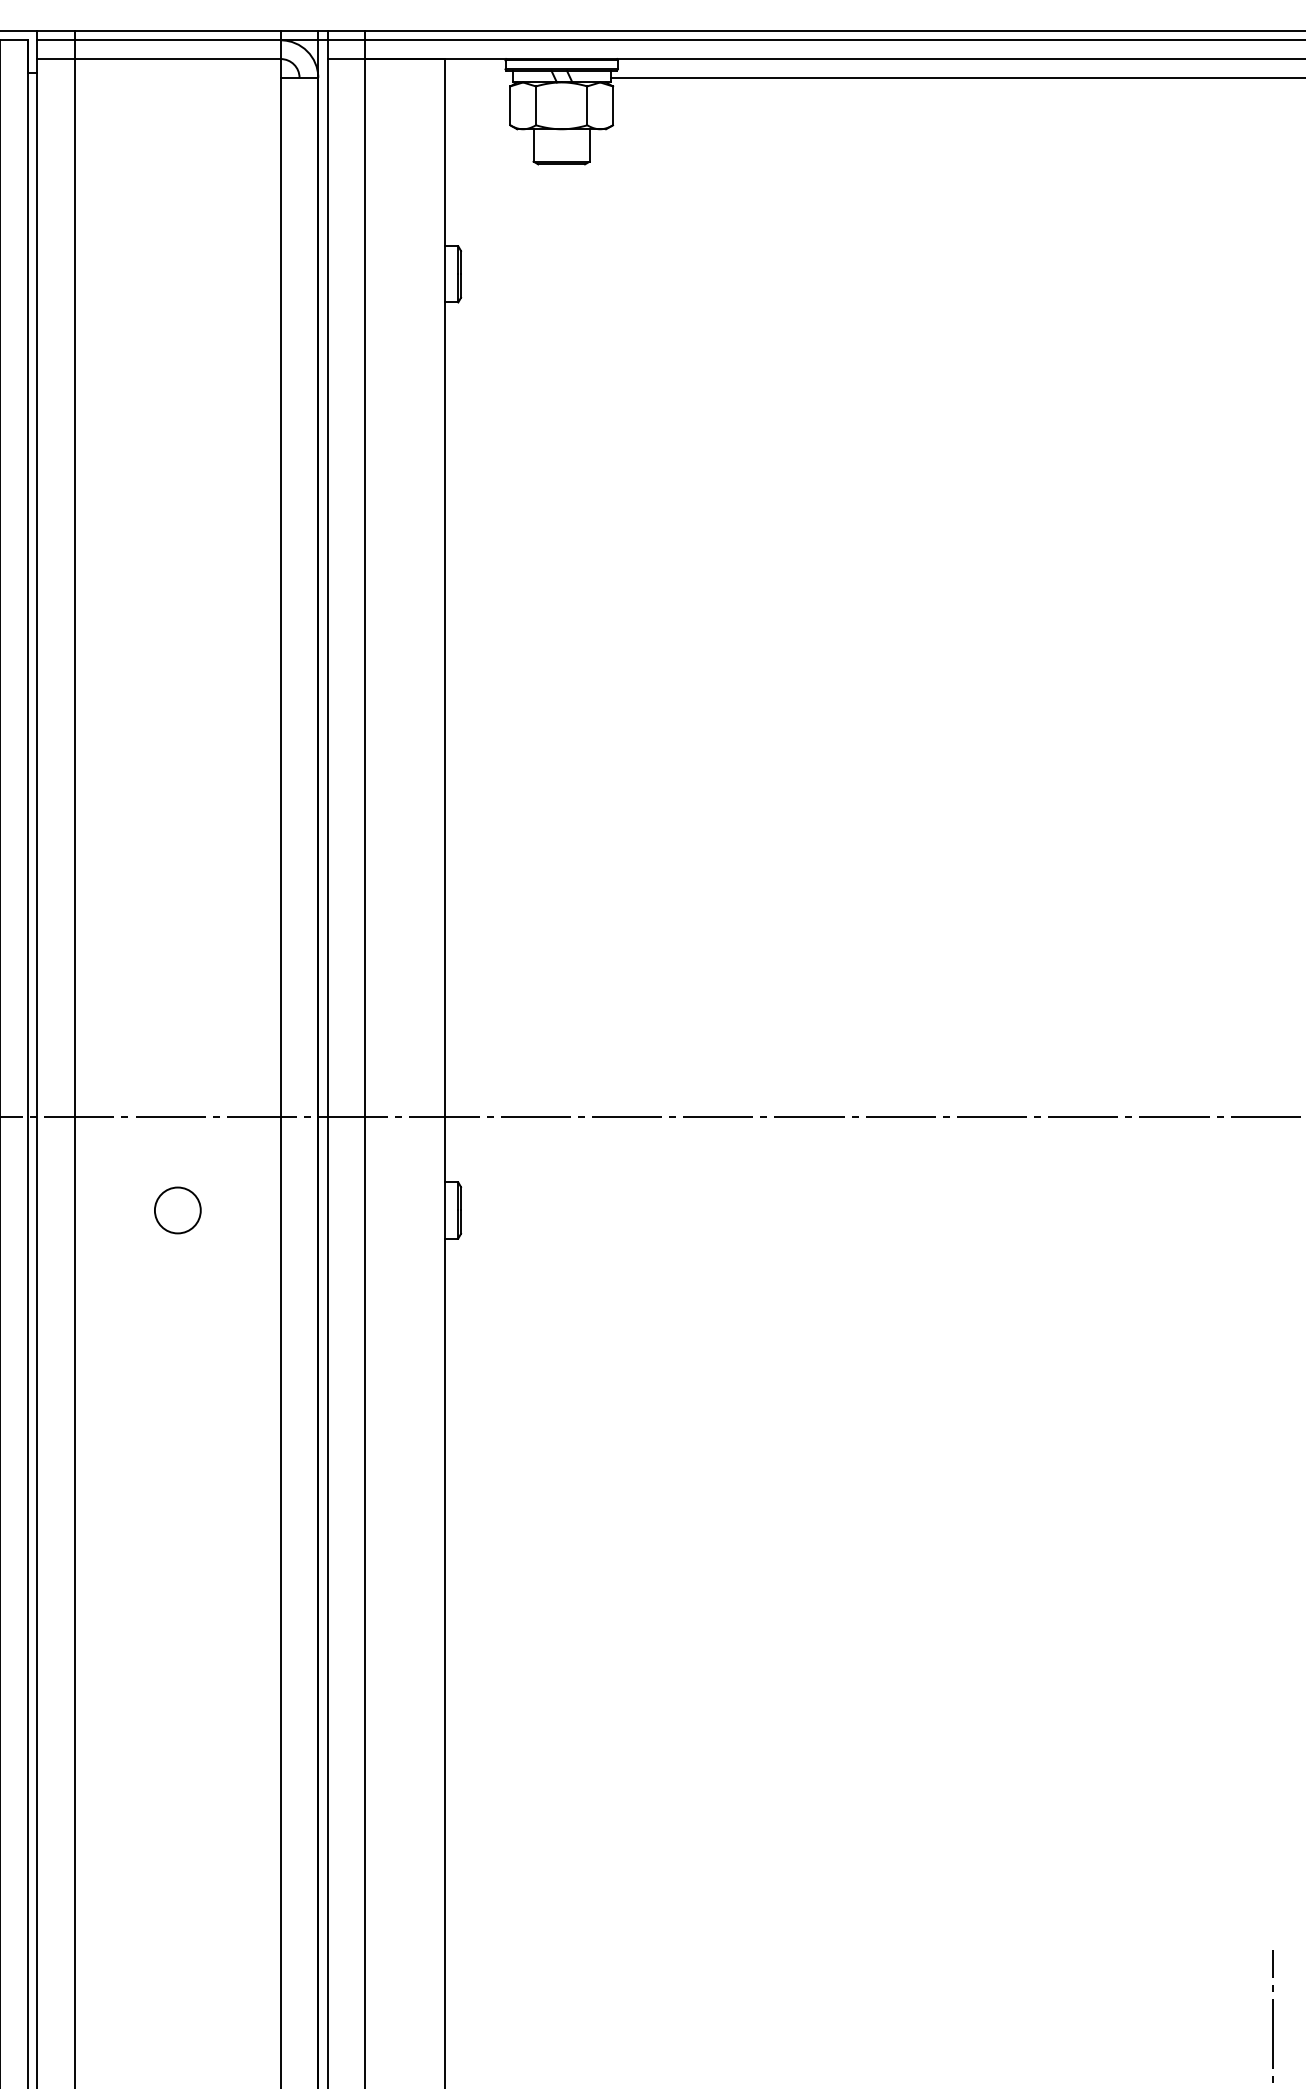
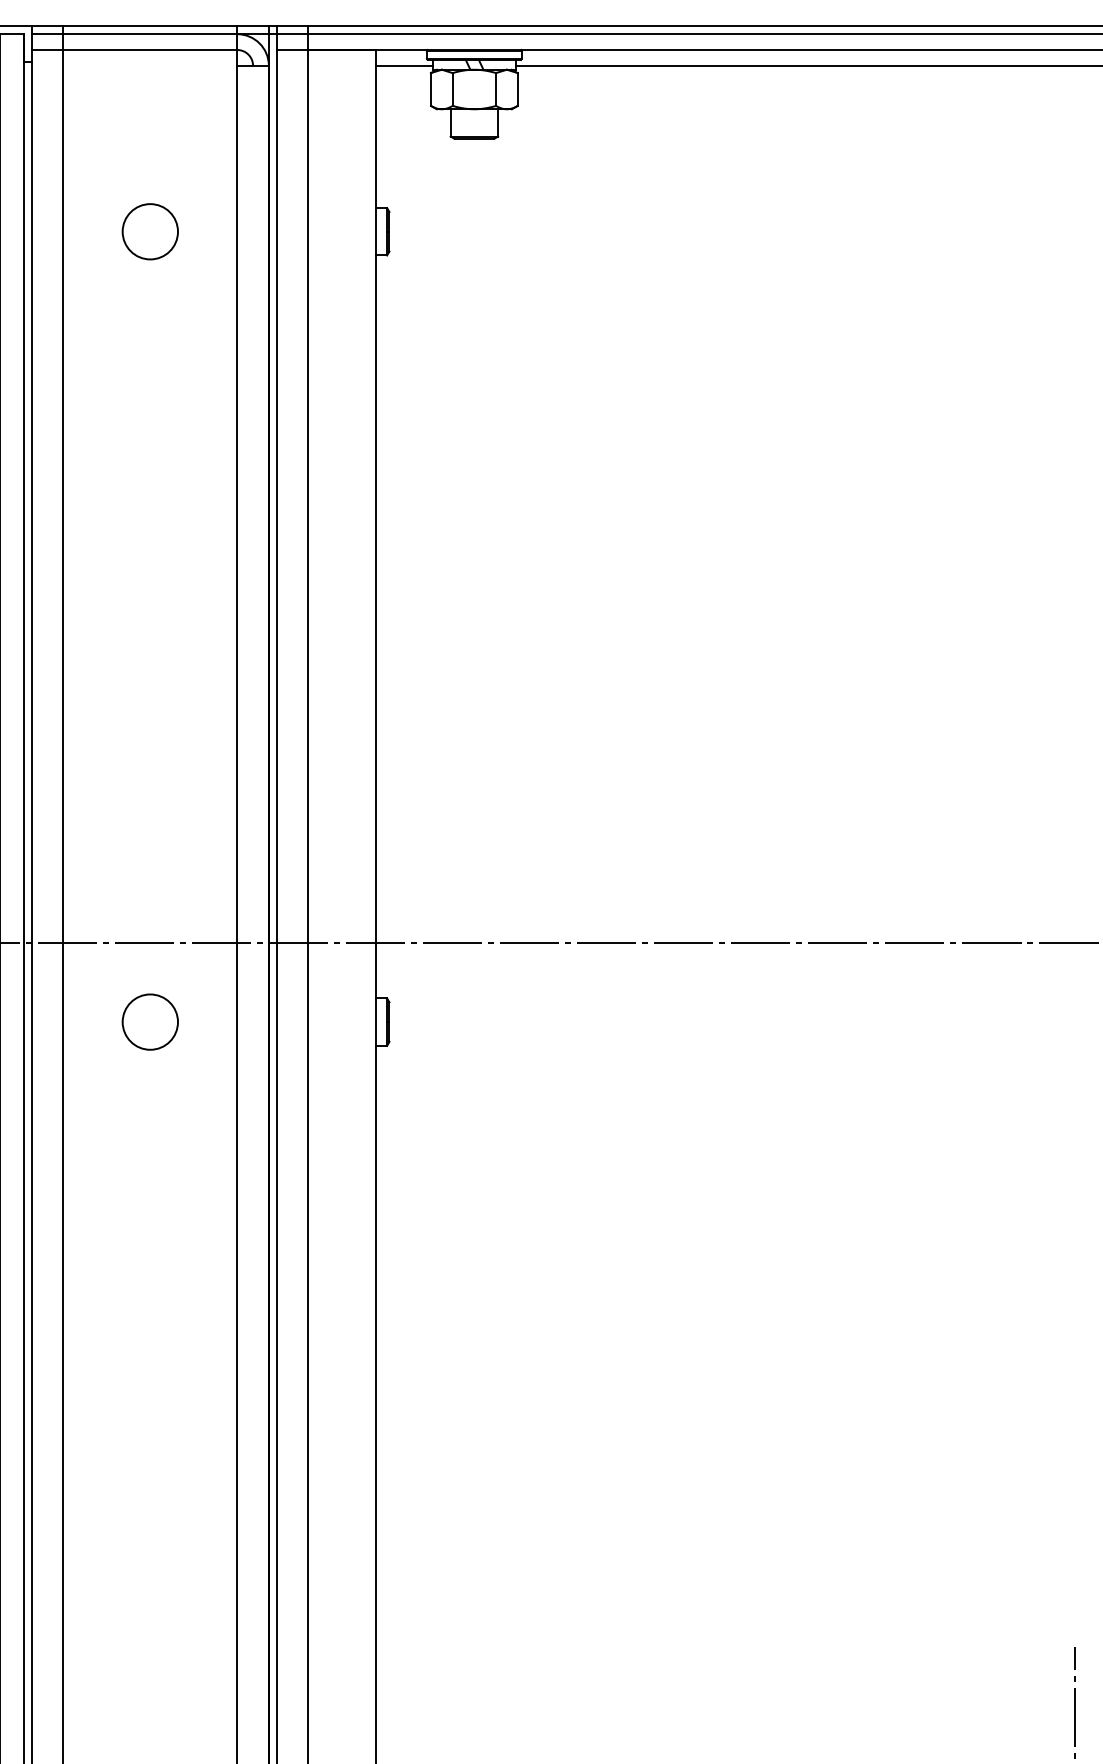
line: (478, 77) -> (404, 65), added
circle: (177, 273) -> (150, 231), added
circle: (177, 1210) -> (150, 1022), size x1.43

